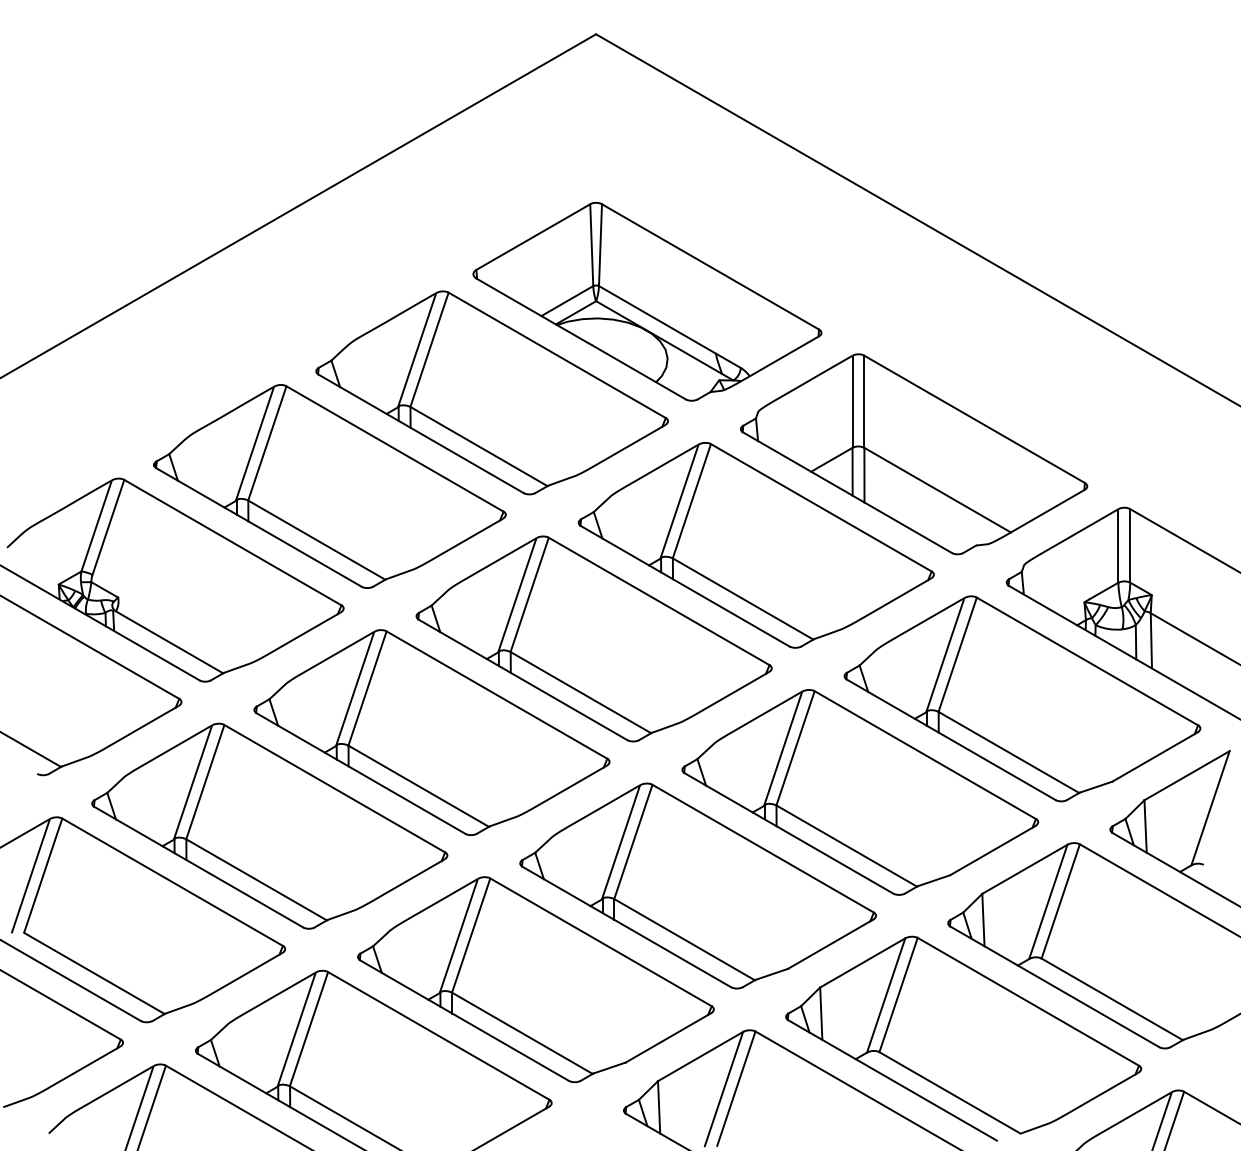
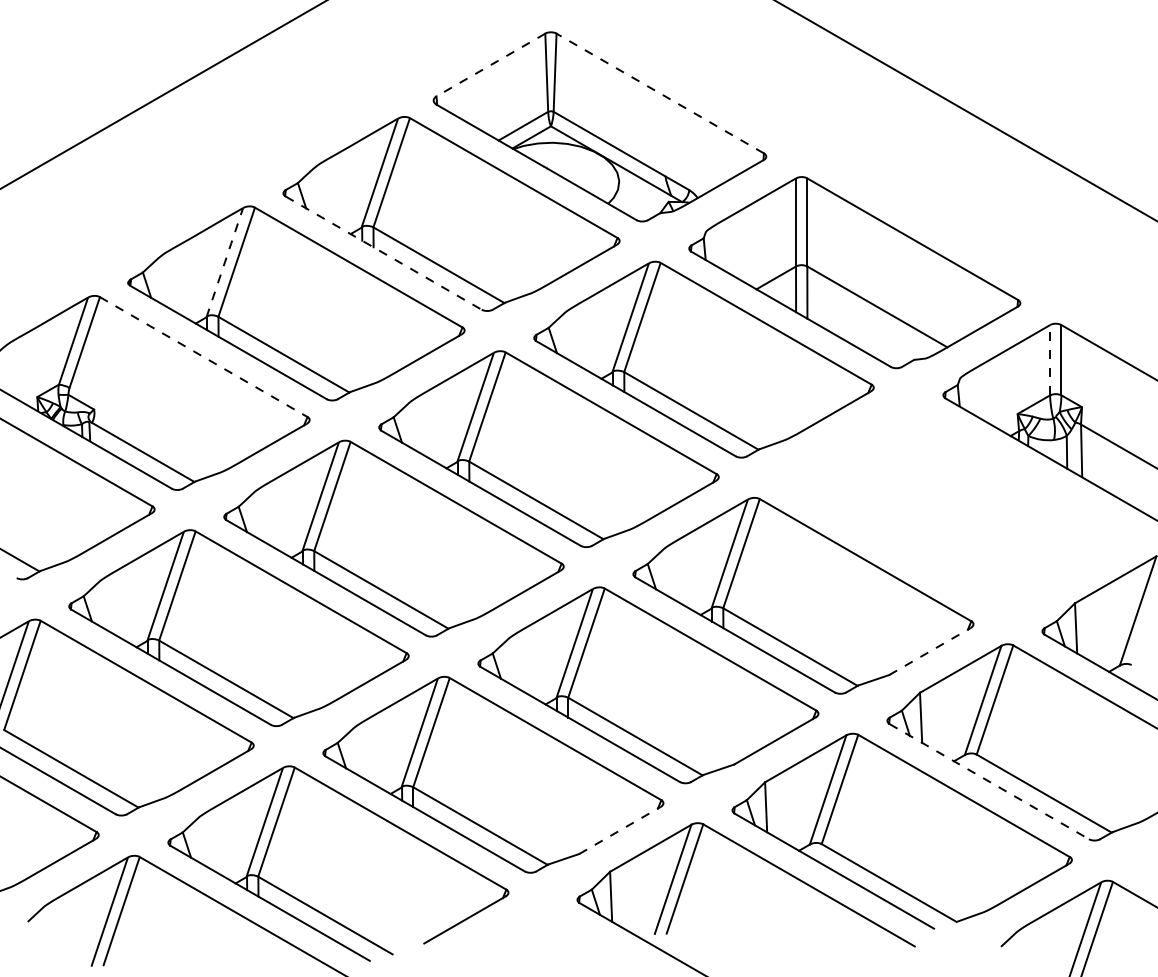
line: (533, 237) -> (491, 65), solid -> dashed
line: (710, 266) -> (660, 93), solid -> dashed
line: (421, 434) -> (384, 253), solid -> dashed
line: (254, 444) -> (224, 263), solid -> dashed
line: (233, 542) -> (204, 356), solid -> dashed
line: (1118, 544) -> (1050, 358), solid -> dashed
part: (1022, 698) -> (958, 506), removed
line: (993, 850) -> (930, 651), solid -> dashed
line: (1055, 987) -> (989, 782), solid -> dashed
line: (668, 1037) -> (620, 830), solid -> dashed

